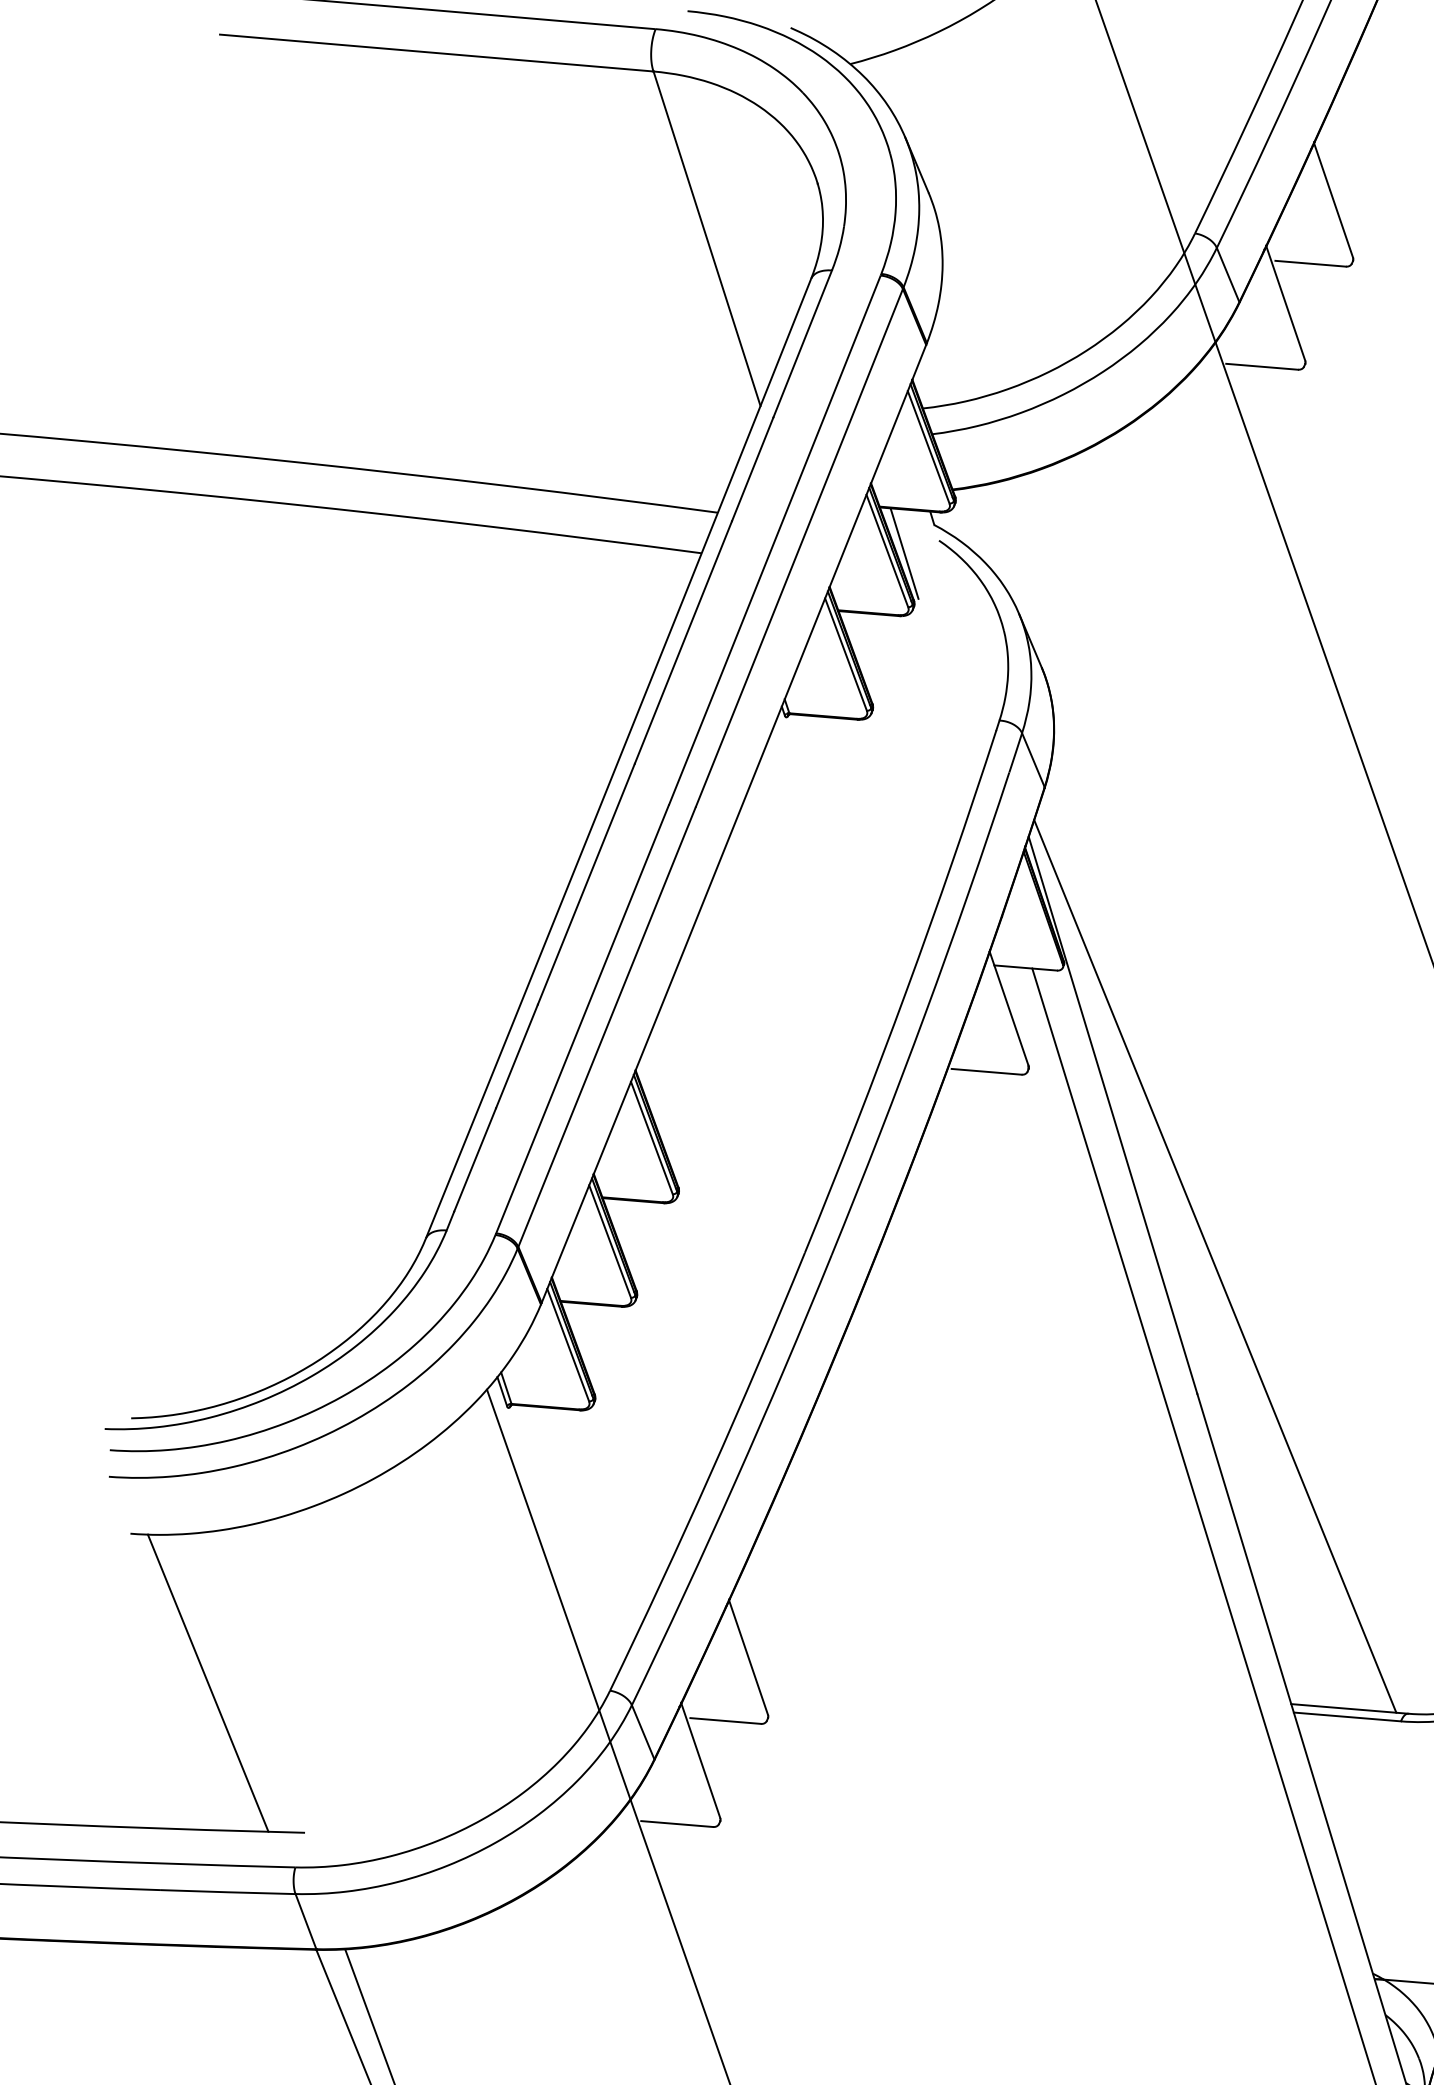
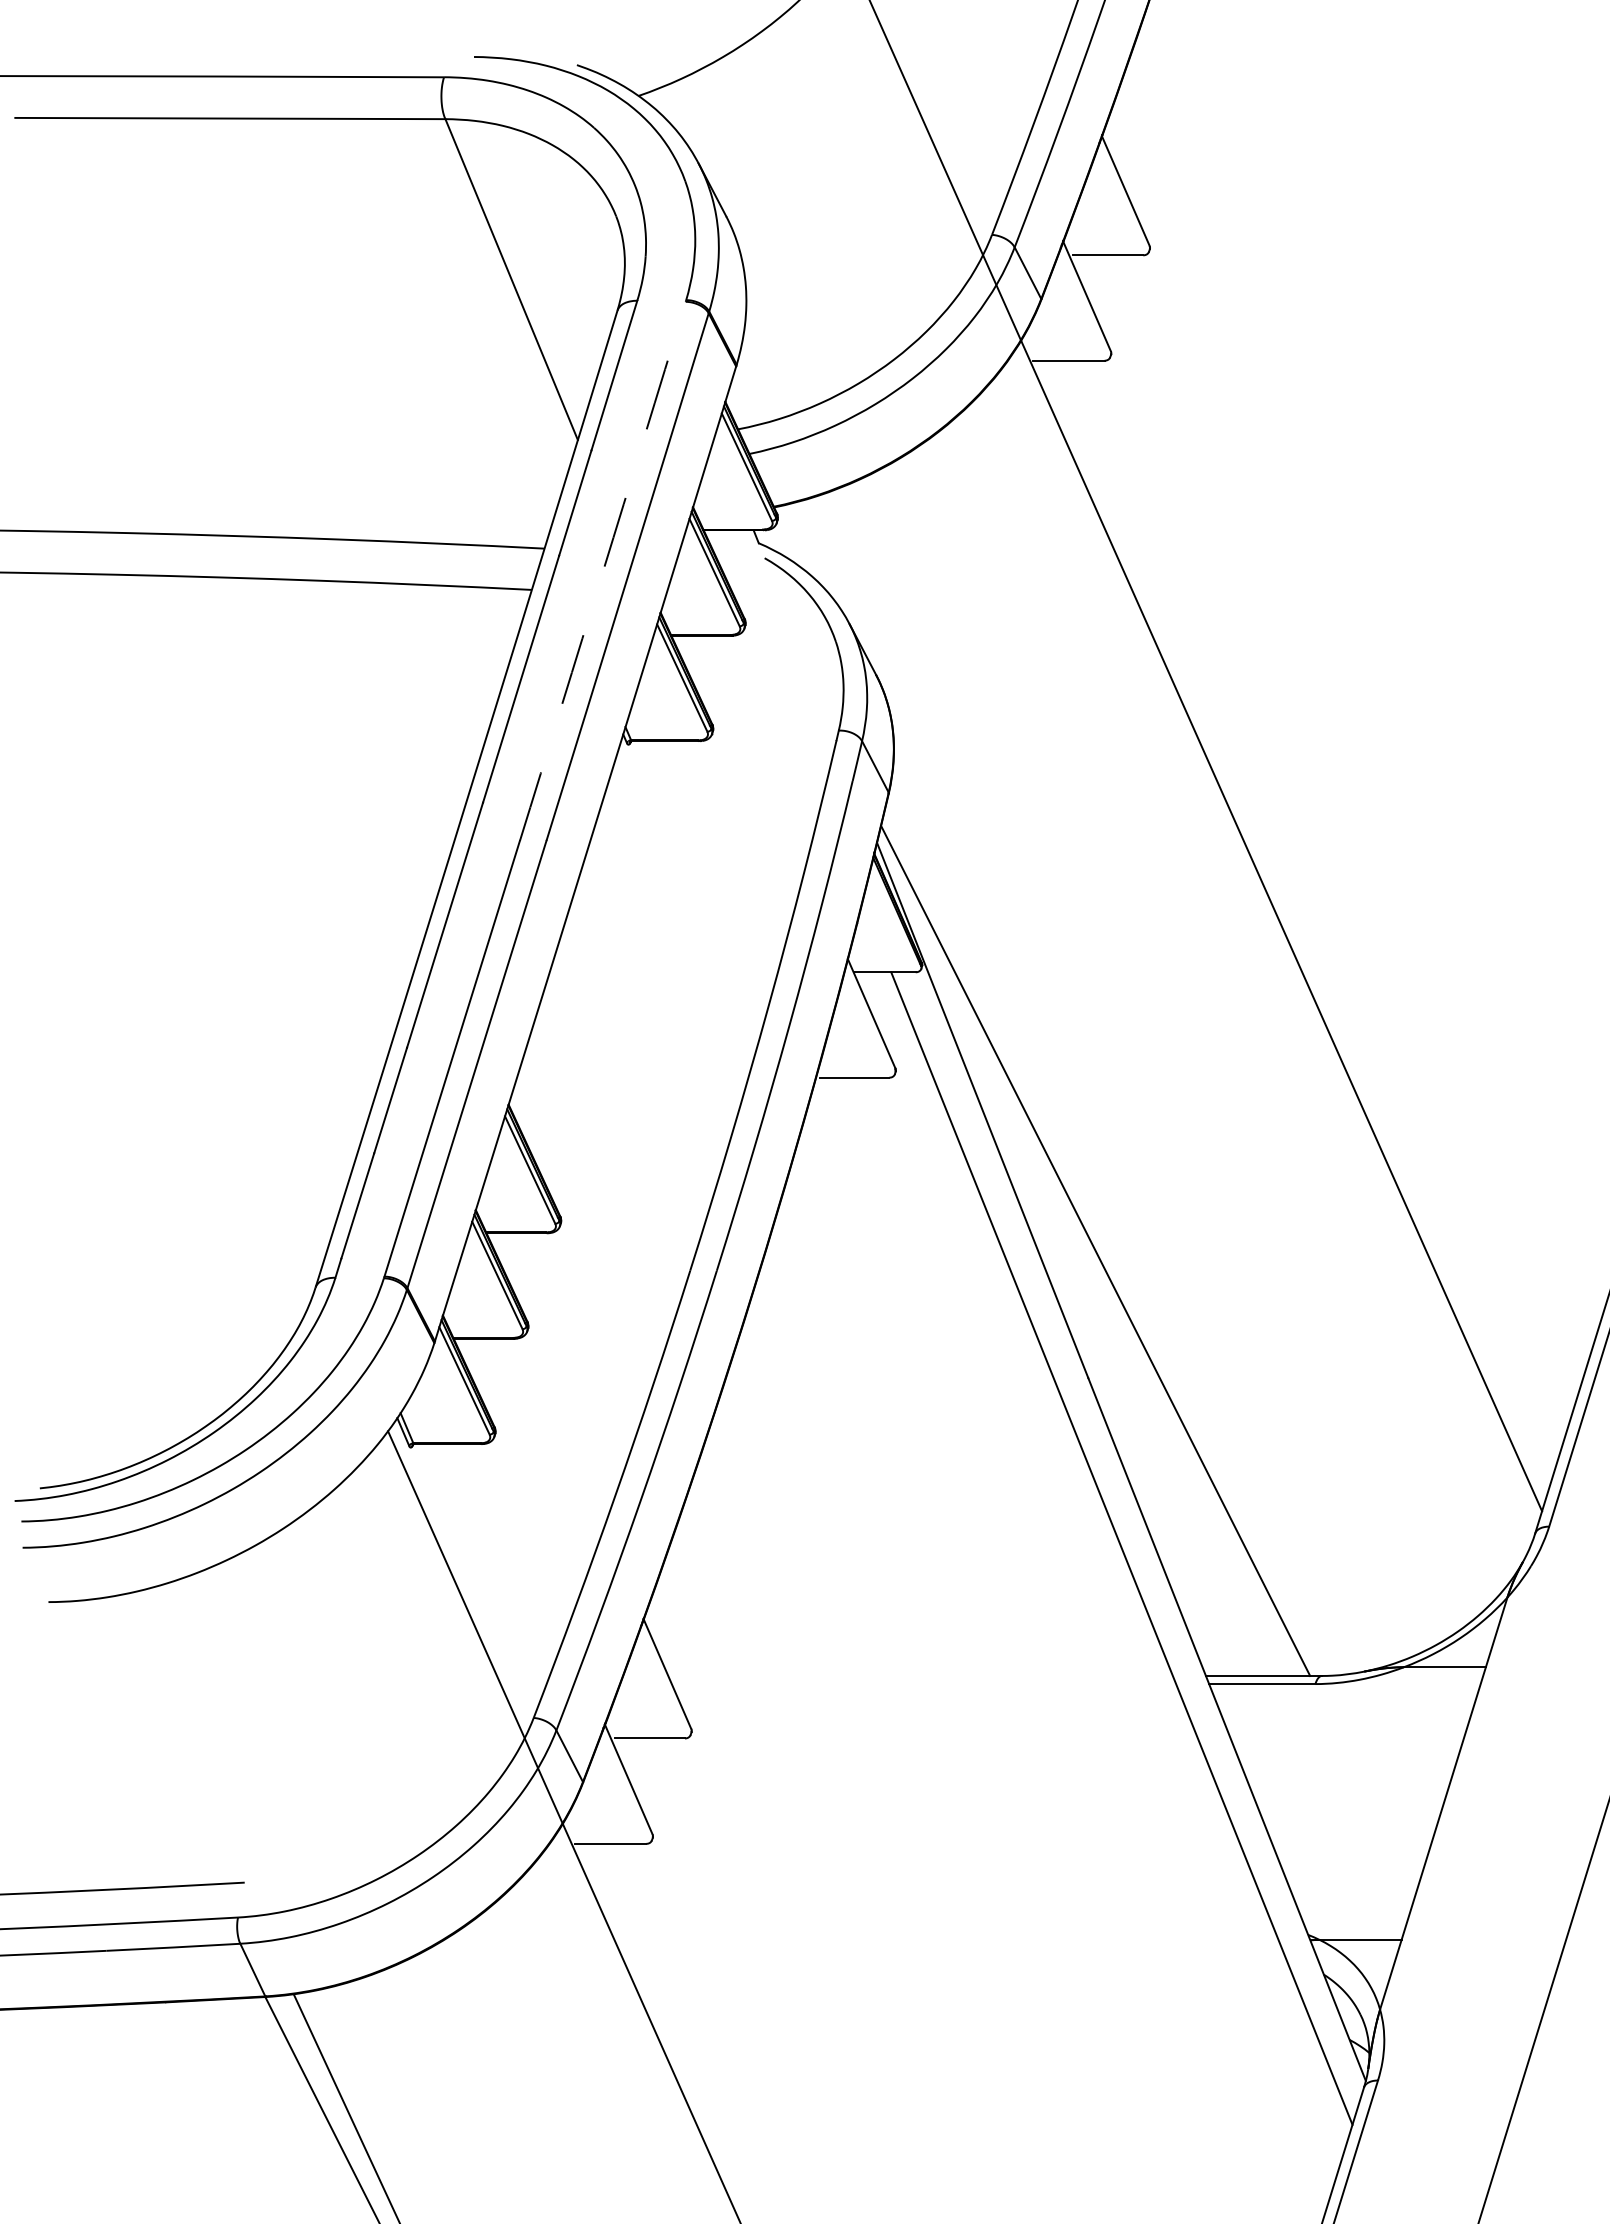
arc: (775, 540) -> (603, 571), solid -> dashed
line: (904, 553) -> (731, 573), removed
line: (207, 1682) -> (136, 1742), removed

